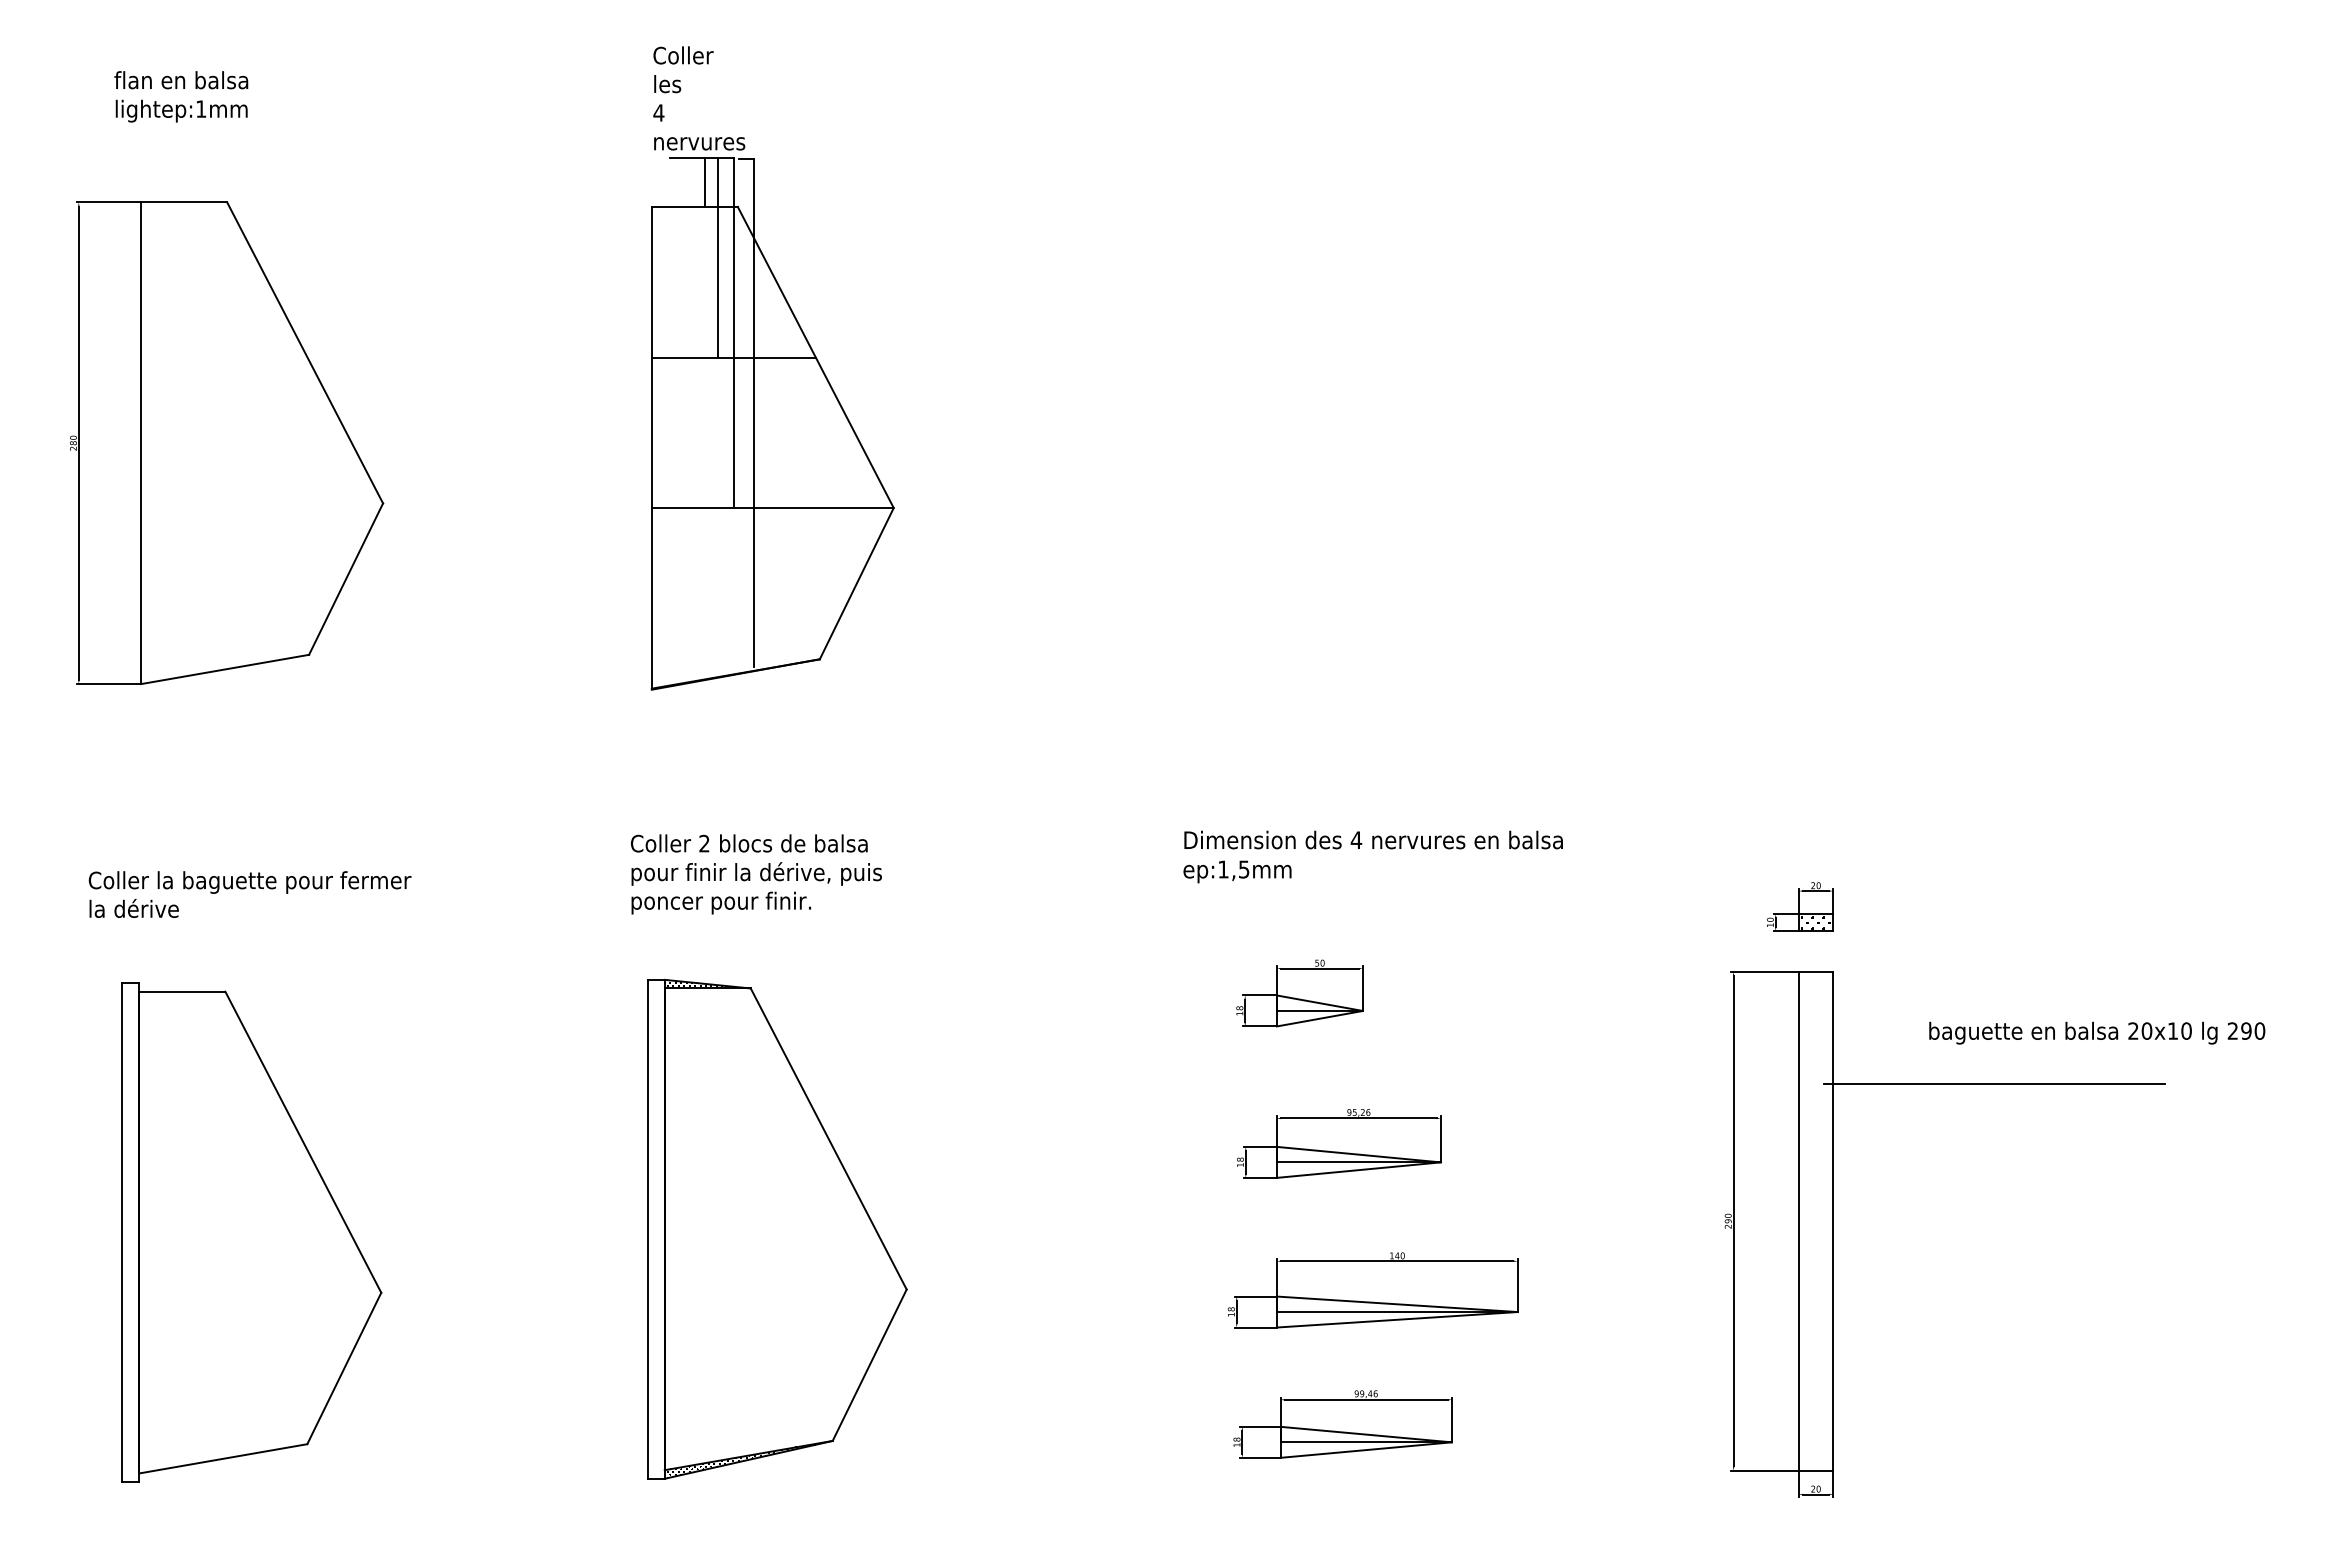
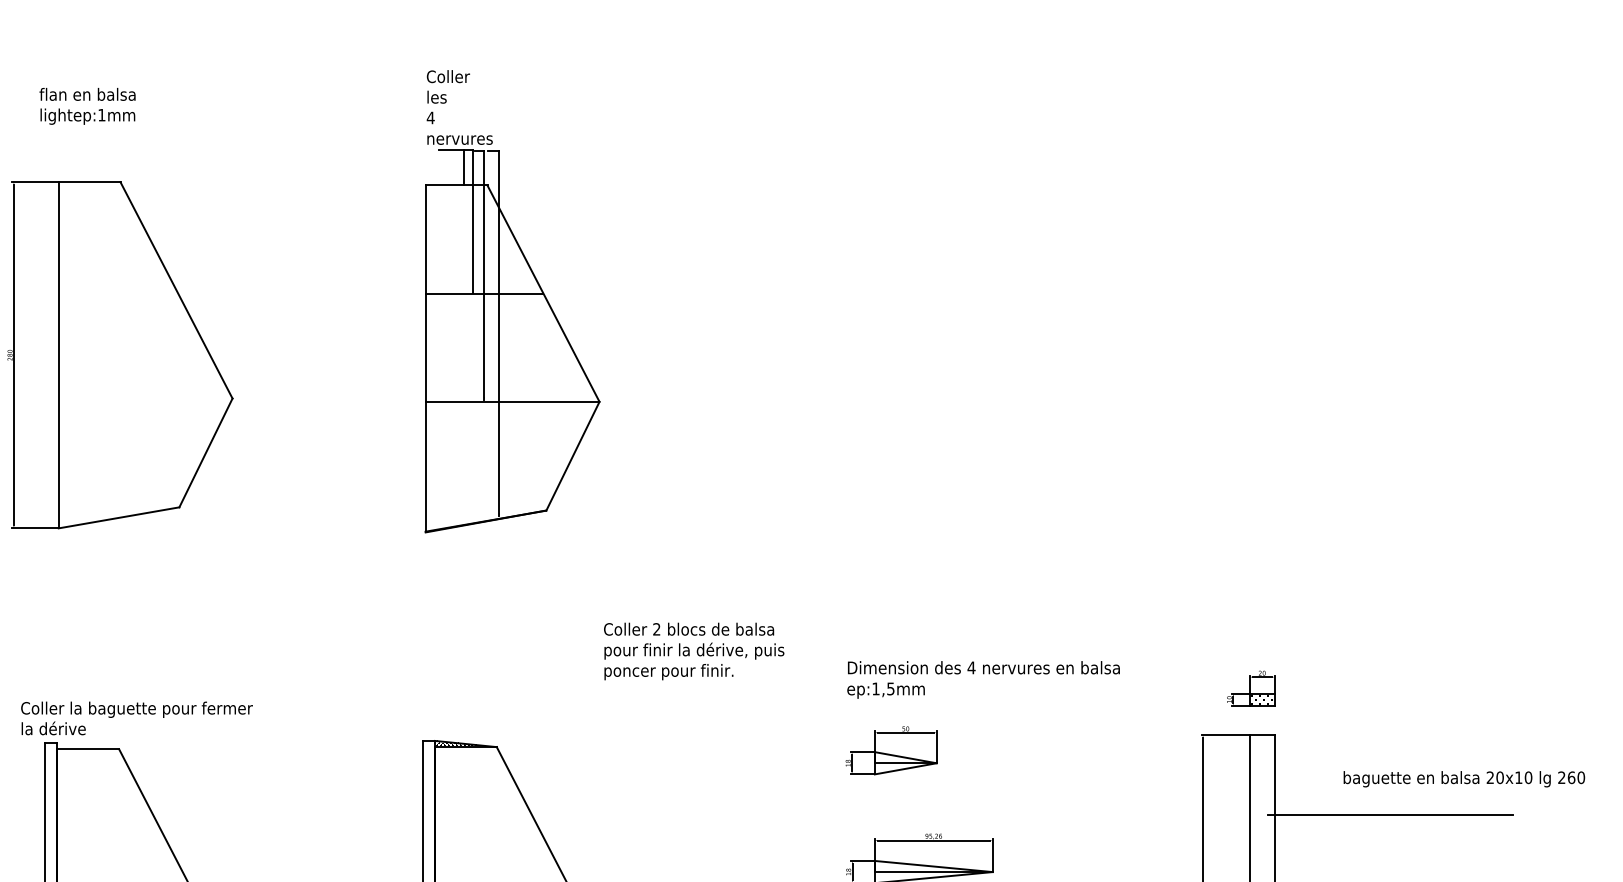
text: (1372, 856) -> (983, 679), moved
text: (756, 874) -> (694, 651), moved
text: (249, 894) -> (136, 718), moved
text: (2246, 1030) -> (1571, 777), 290 -> 260

